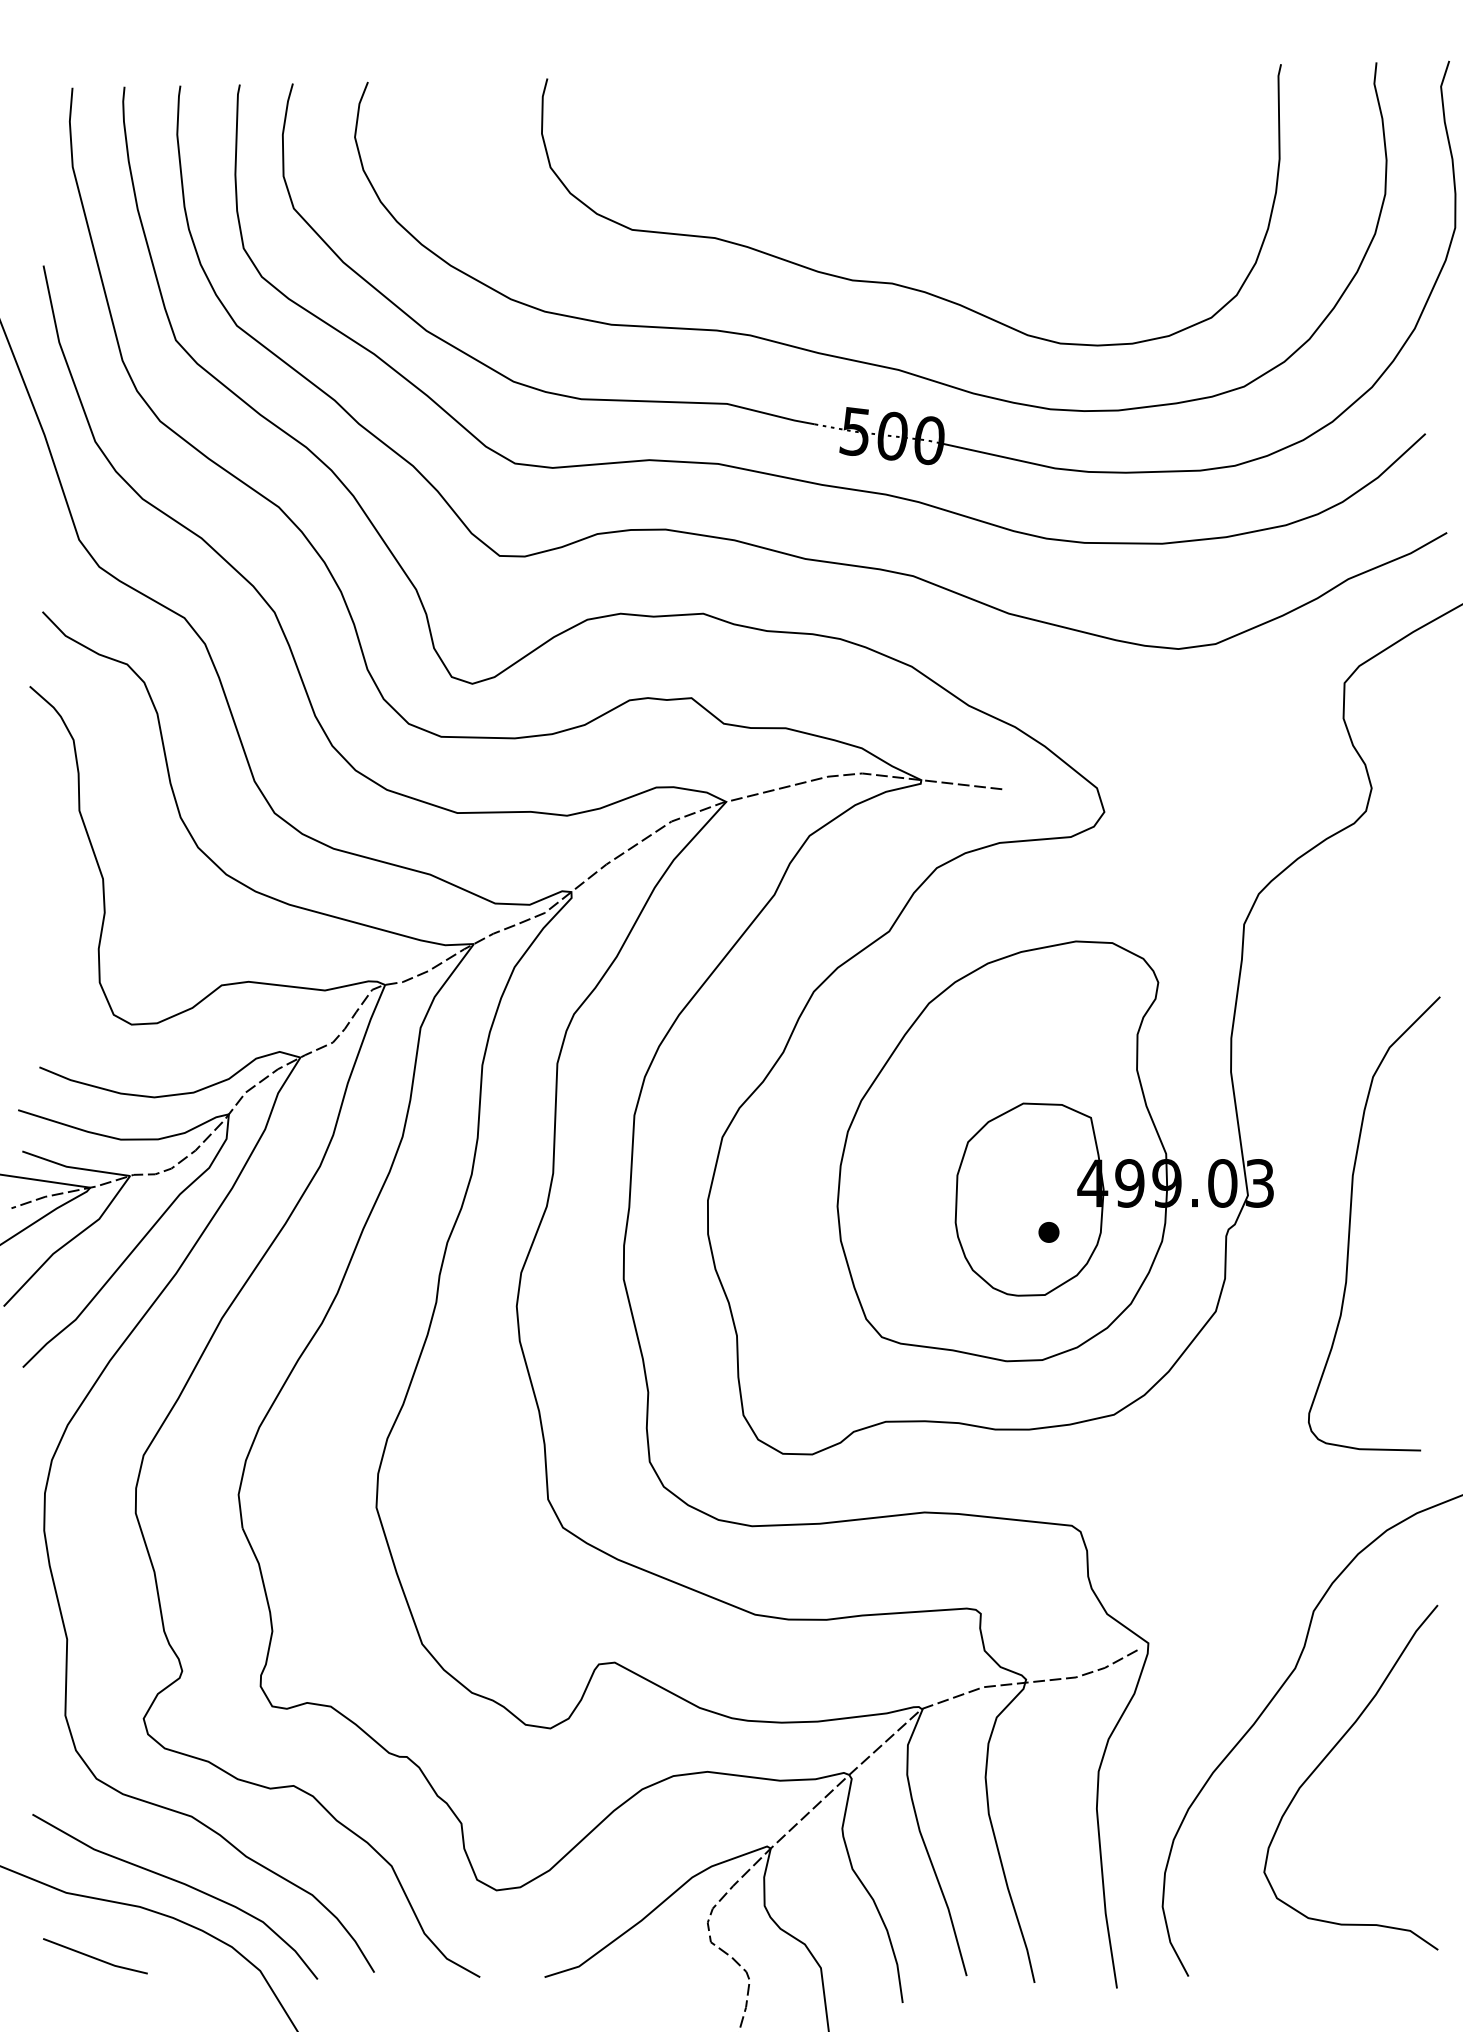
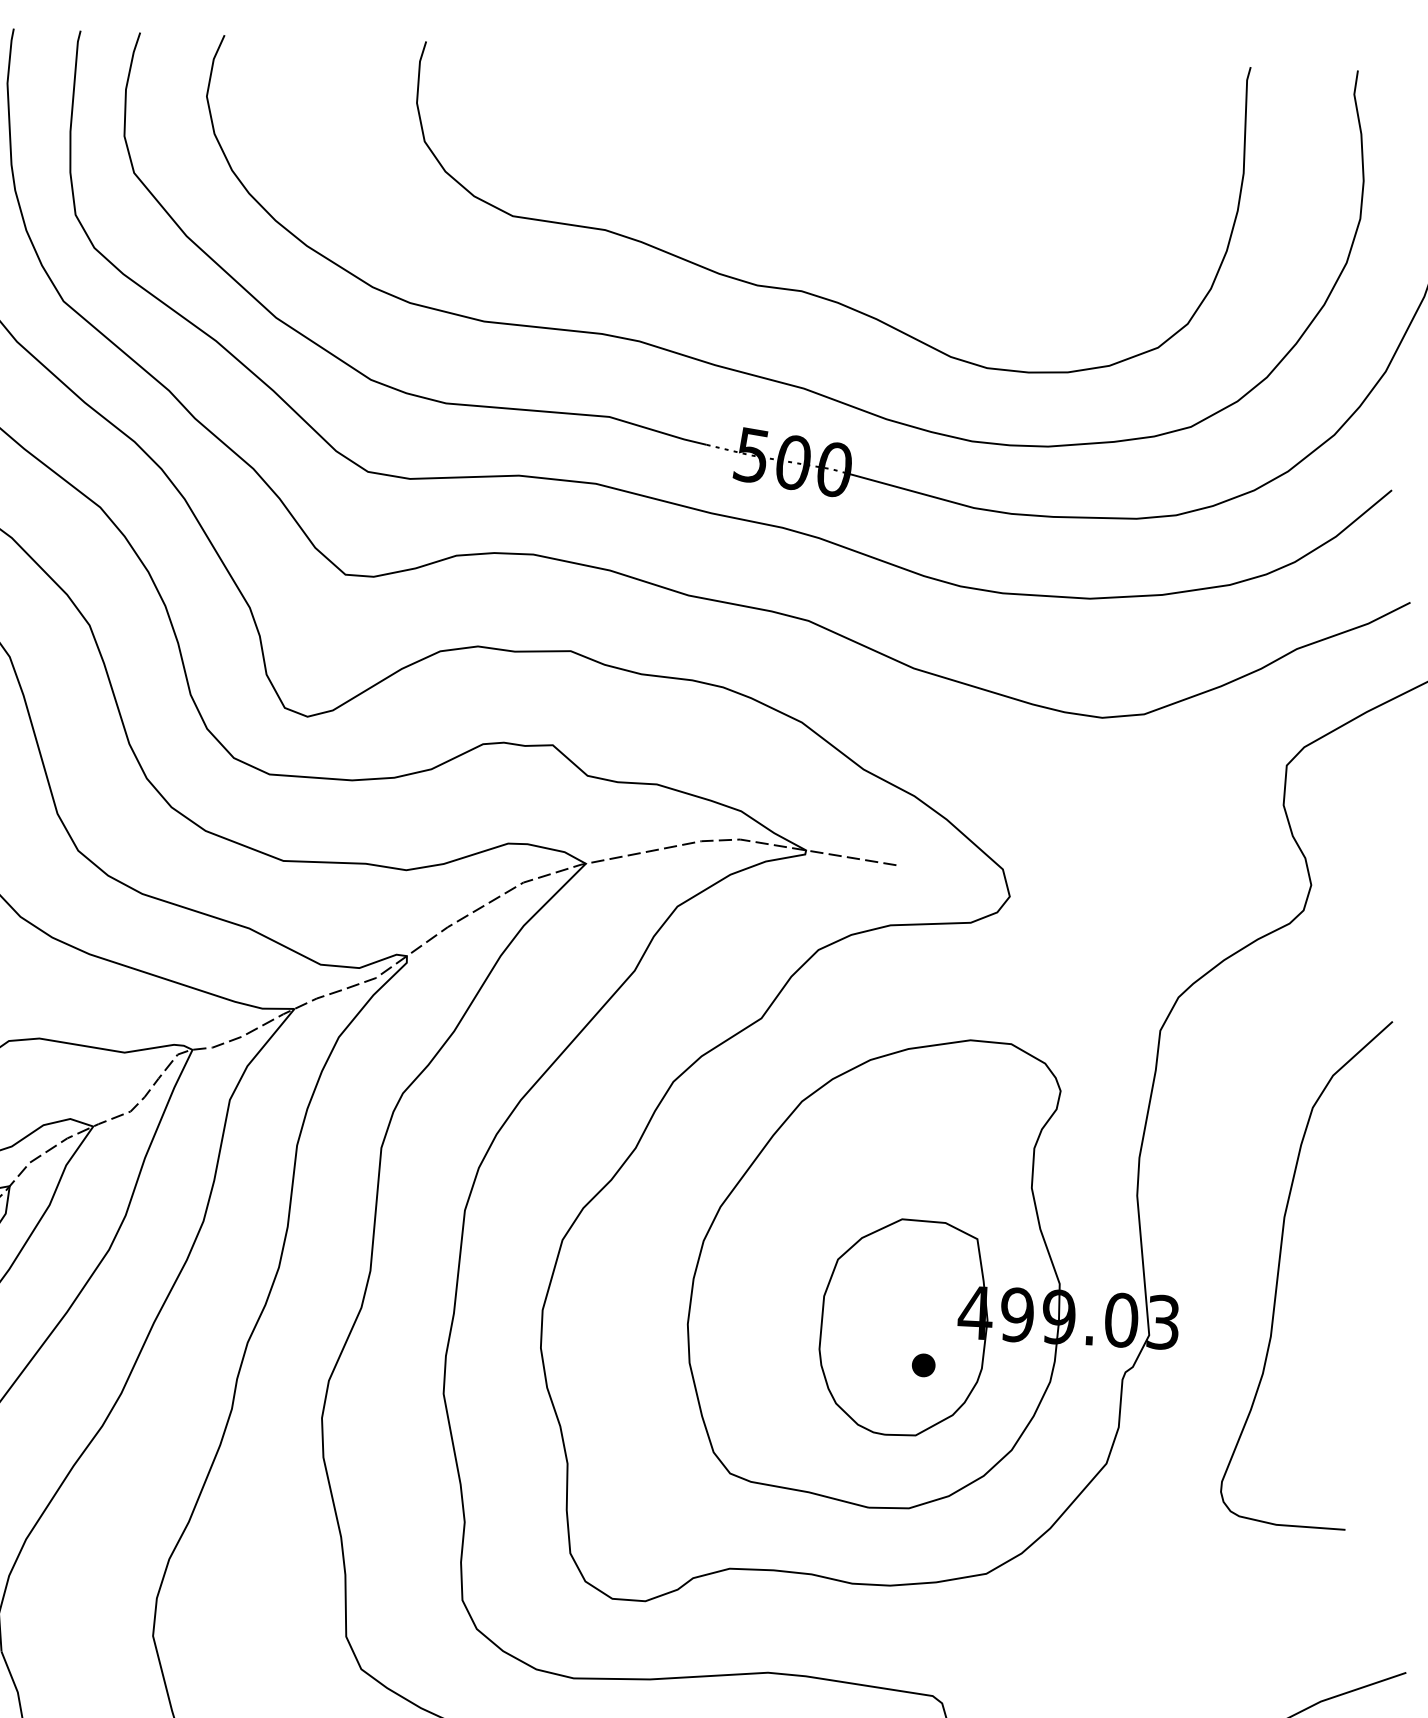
curve: (1351, 1217) -> (1280, 1264), moved

